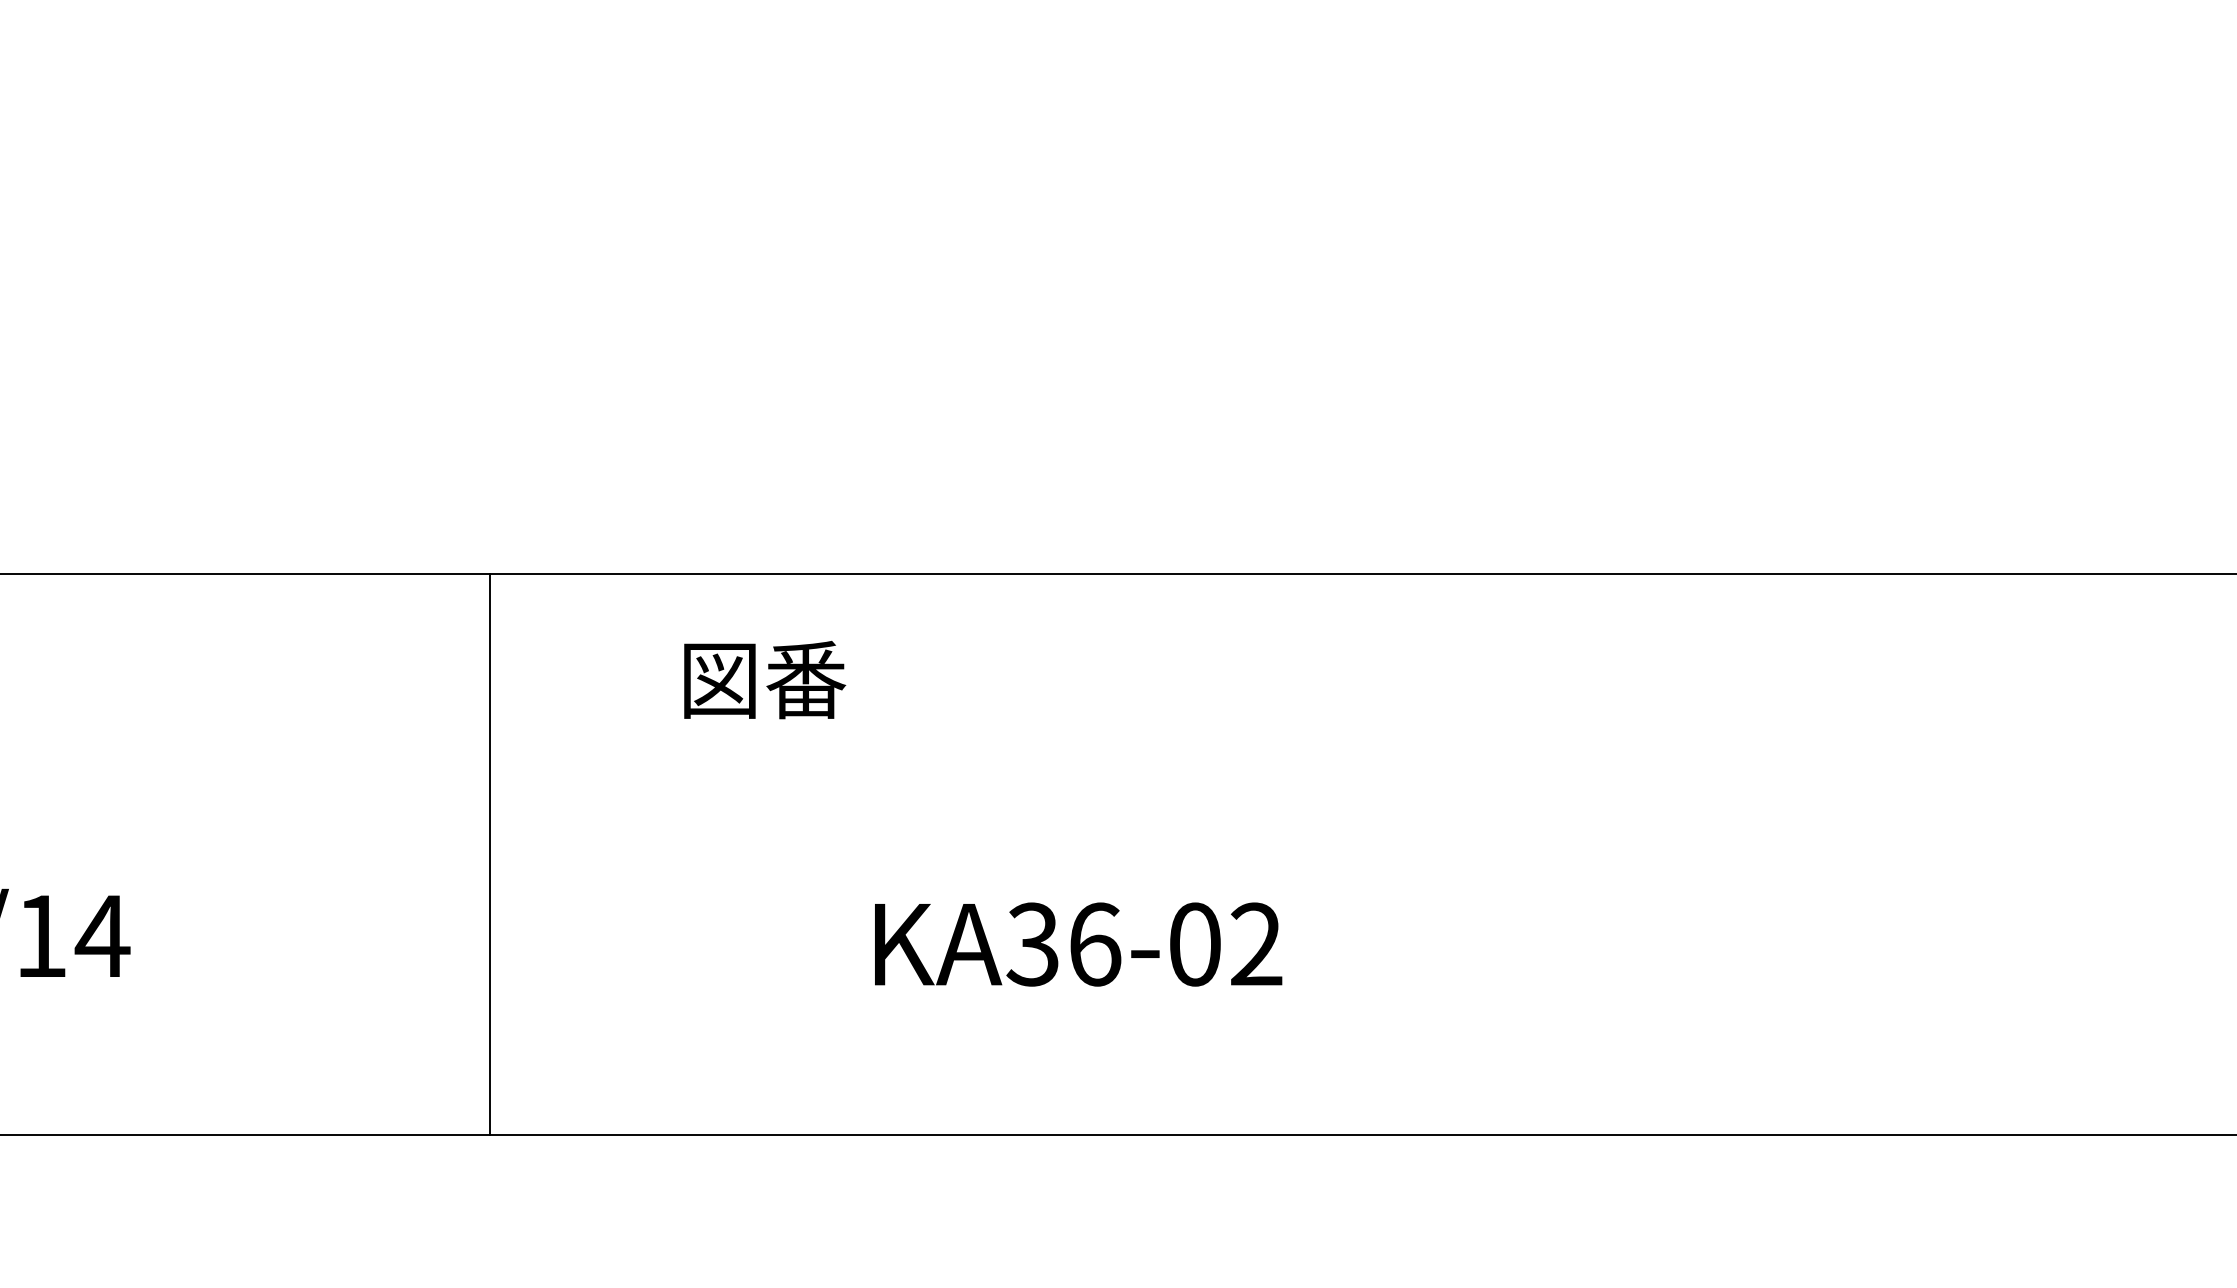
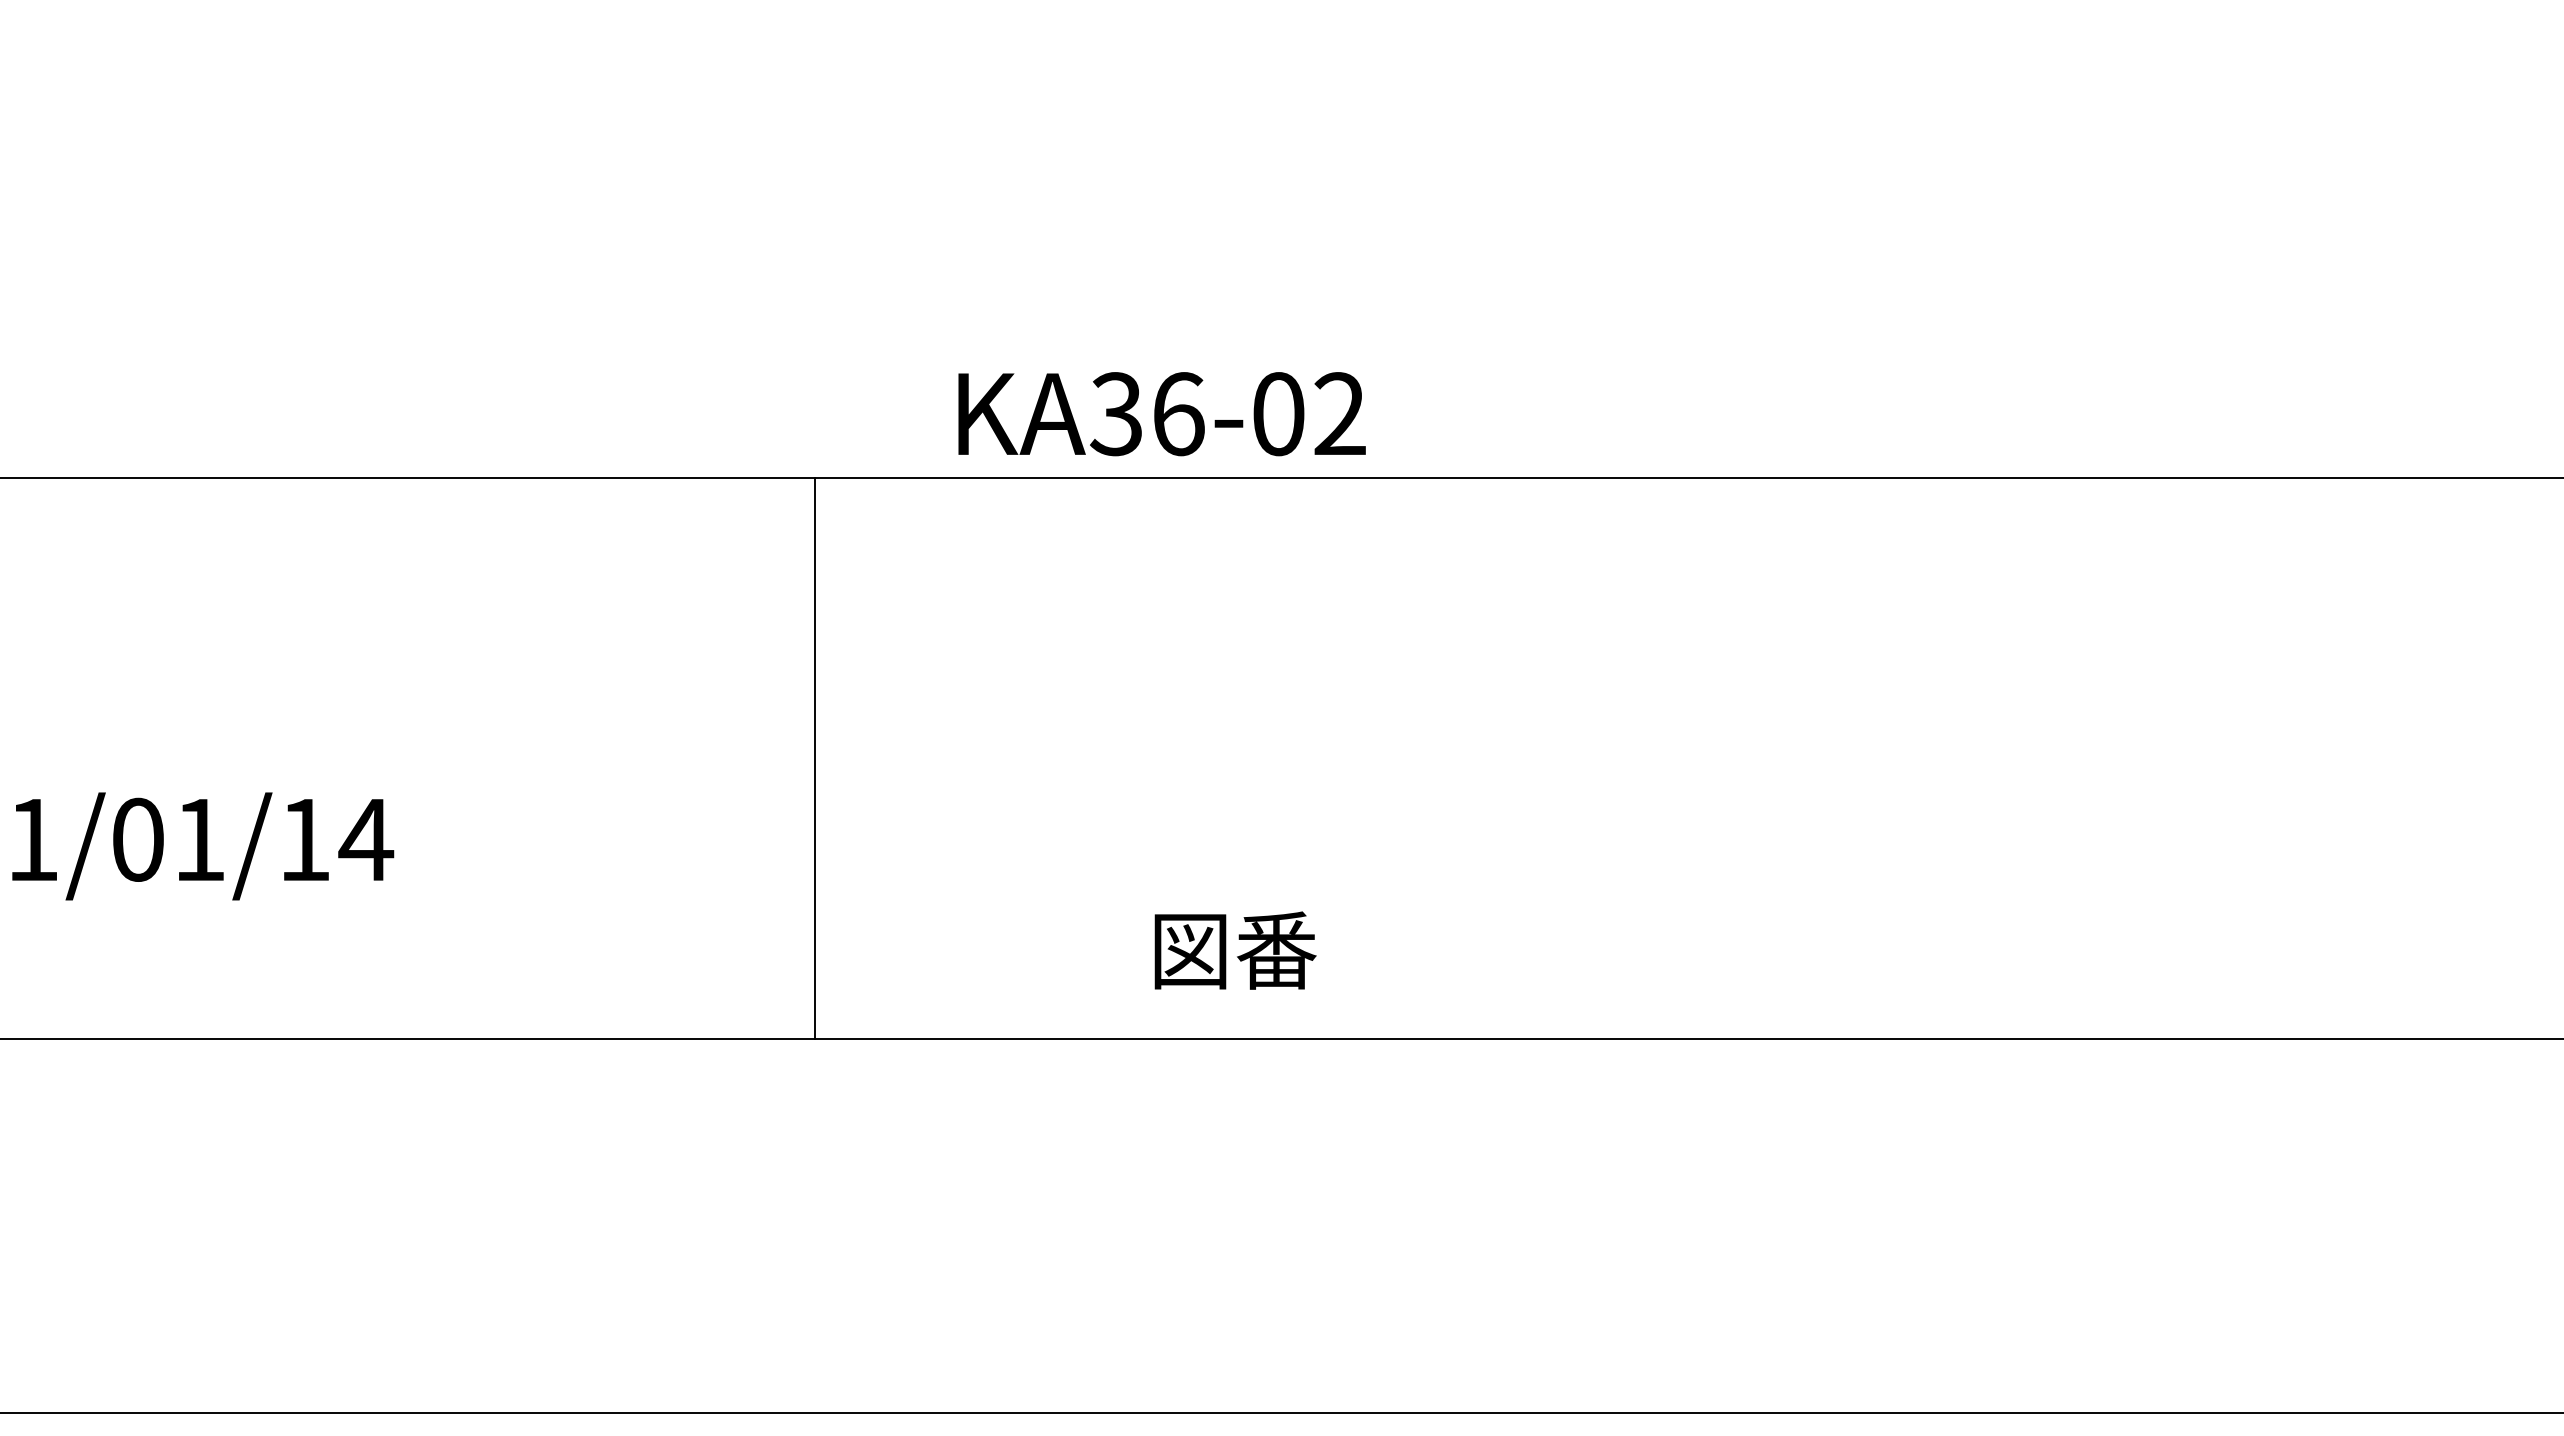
text: (764, 679) -> (1235, 950), moved
line: (489, 853) -> (815, 757), moved
text: (1077, 944) -> (1161, 414), moved

